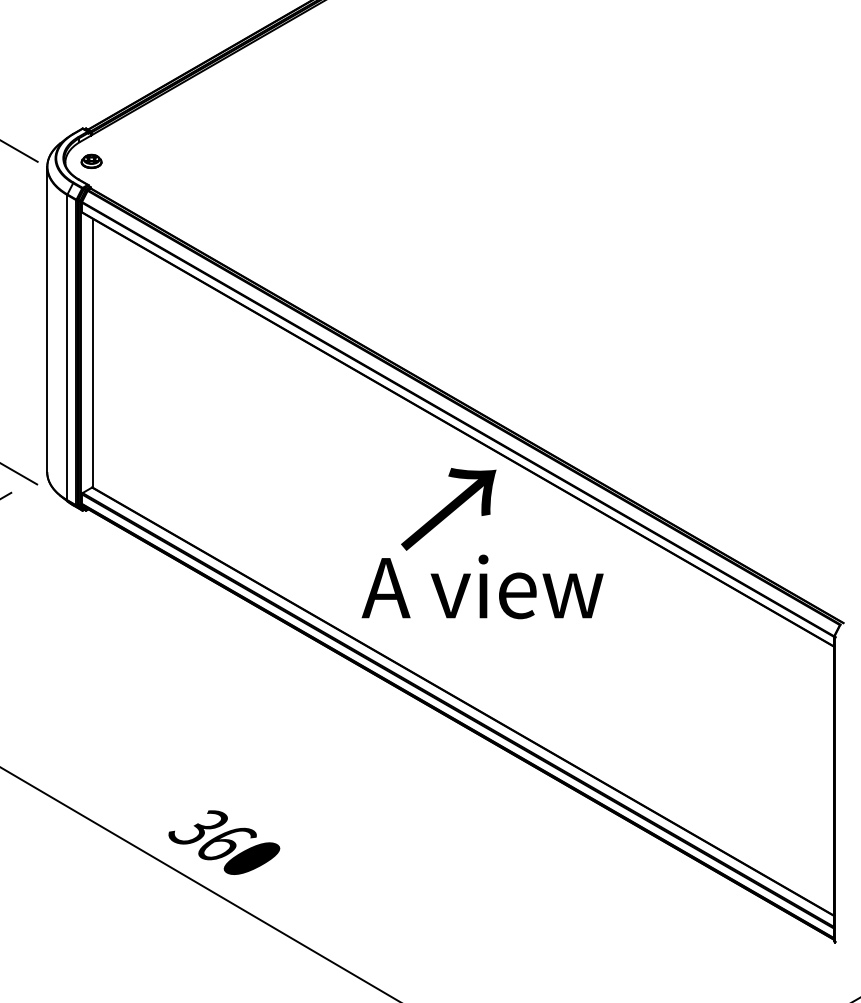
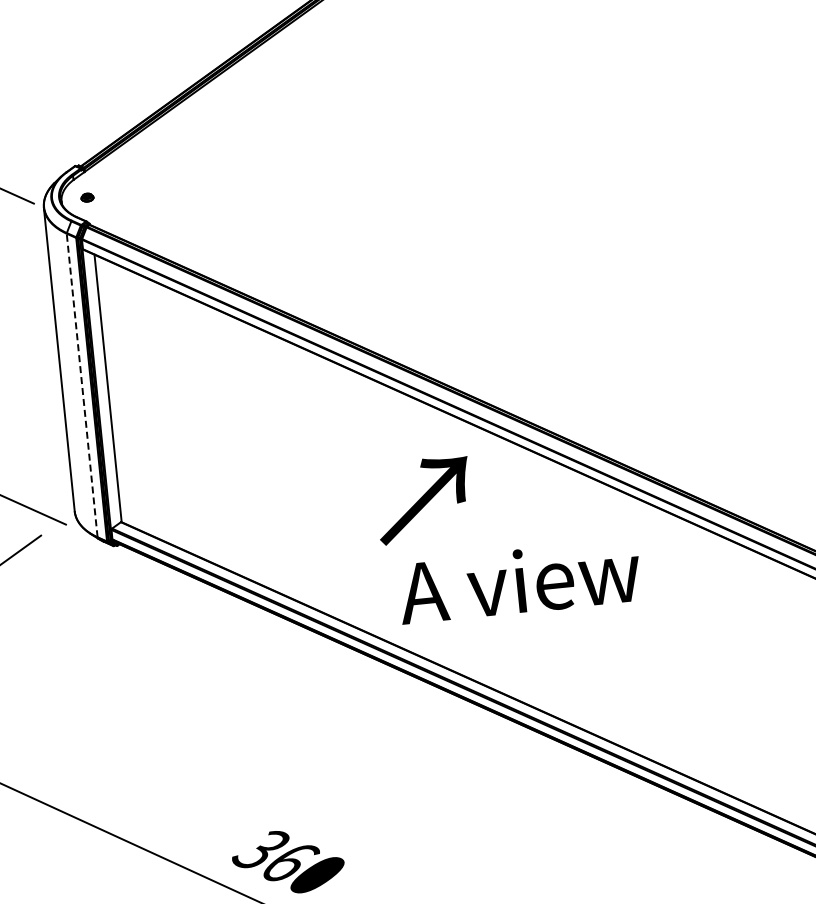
part: (91, 160) -> (87, 196), size x0.6
line: (67, 347) -> (82, 385), solid -> dashed
text: (448, 509) -> (423, 500), moved

